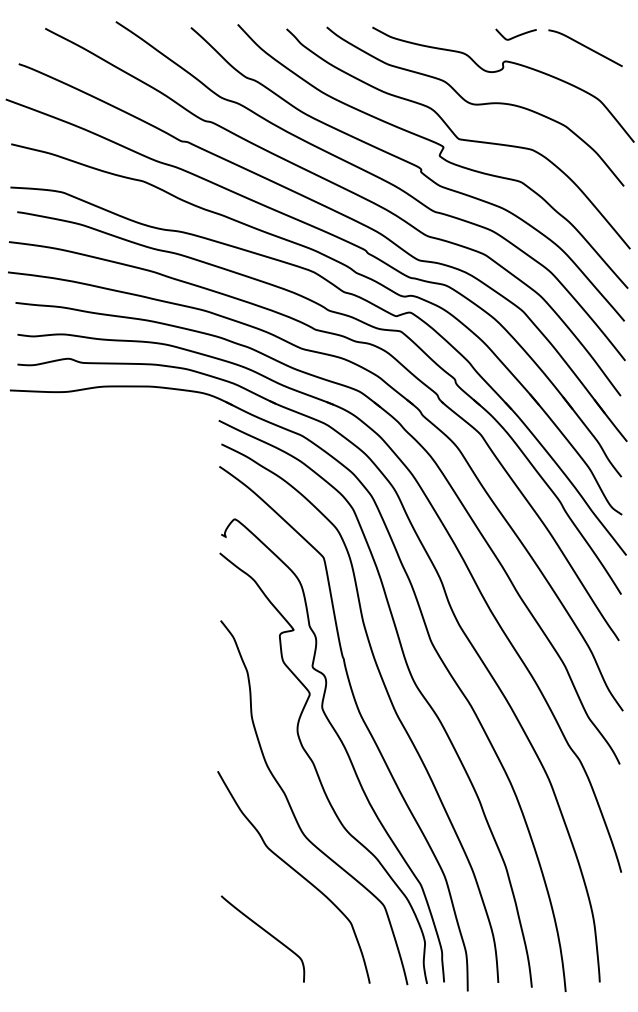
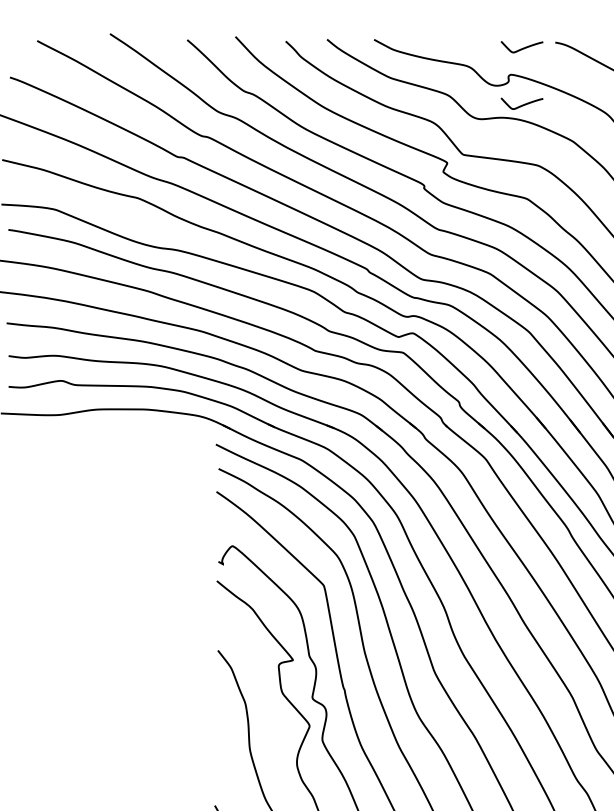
curve: (515, 90) -> (521, 104), added

